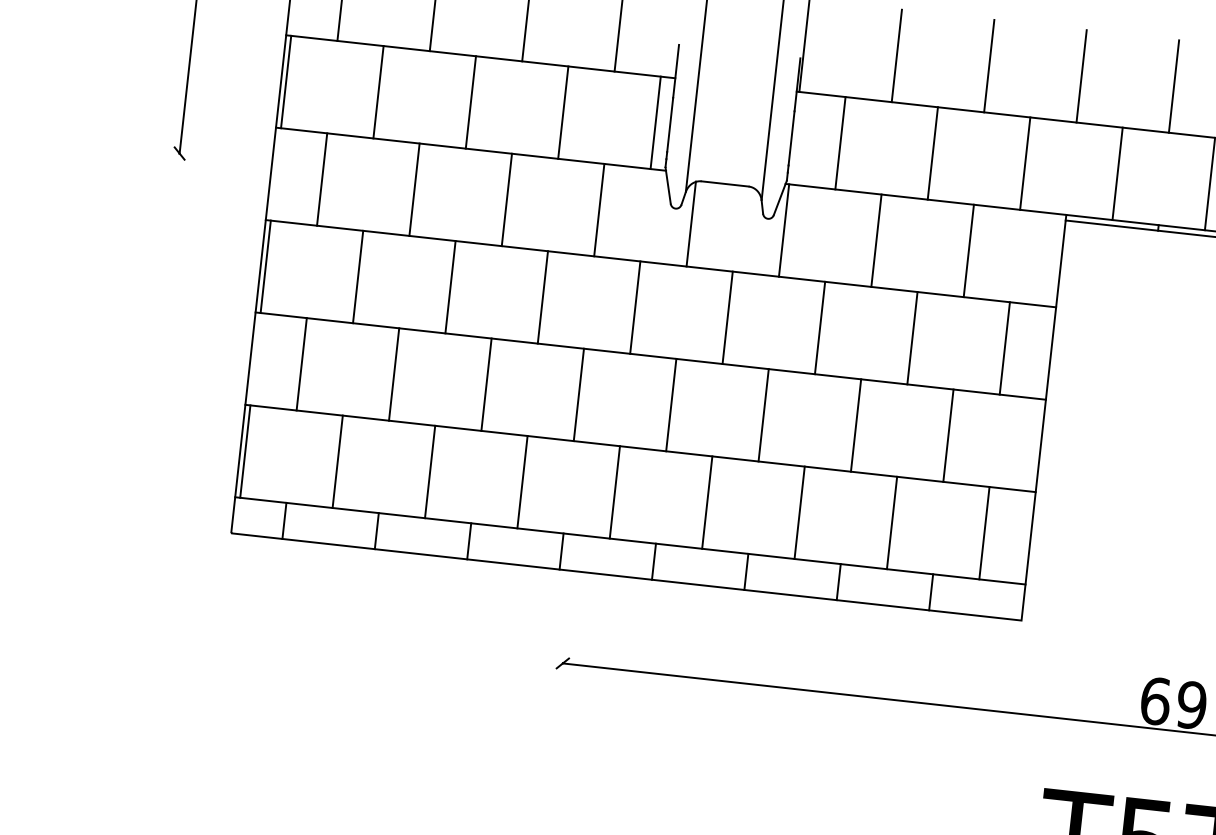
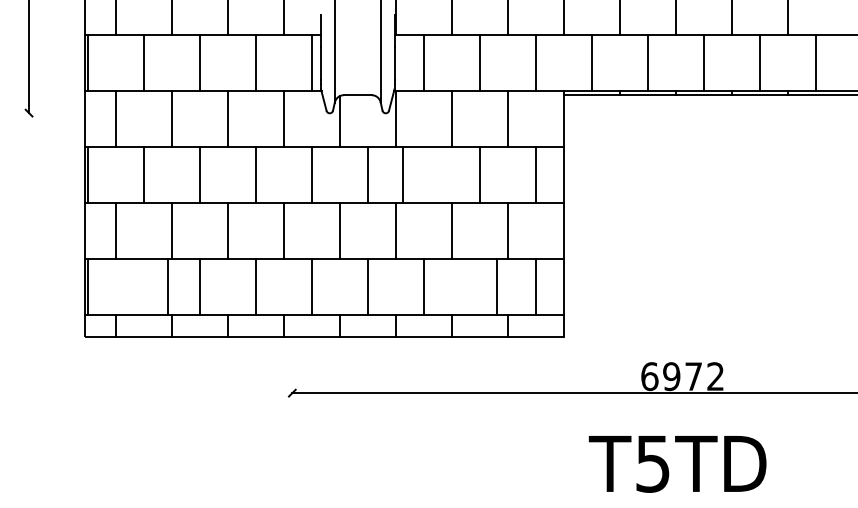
line: (820, 328) -> (403, 175), moved
line: (338, 462) -> (168, 287), moved
line: (892, 523) -> (497, 287), moved

